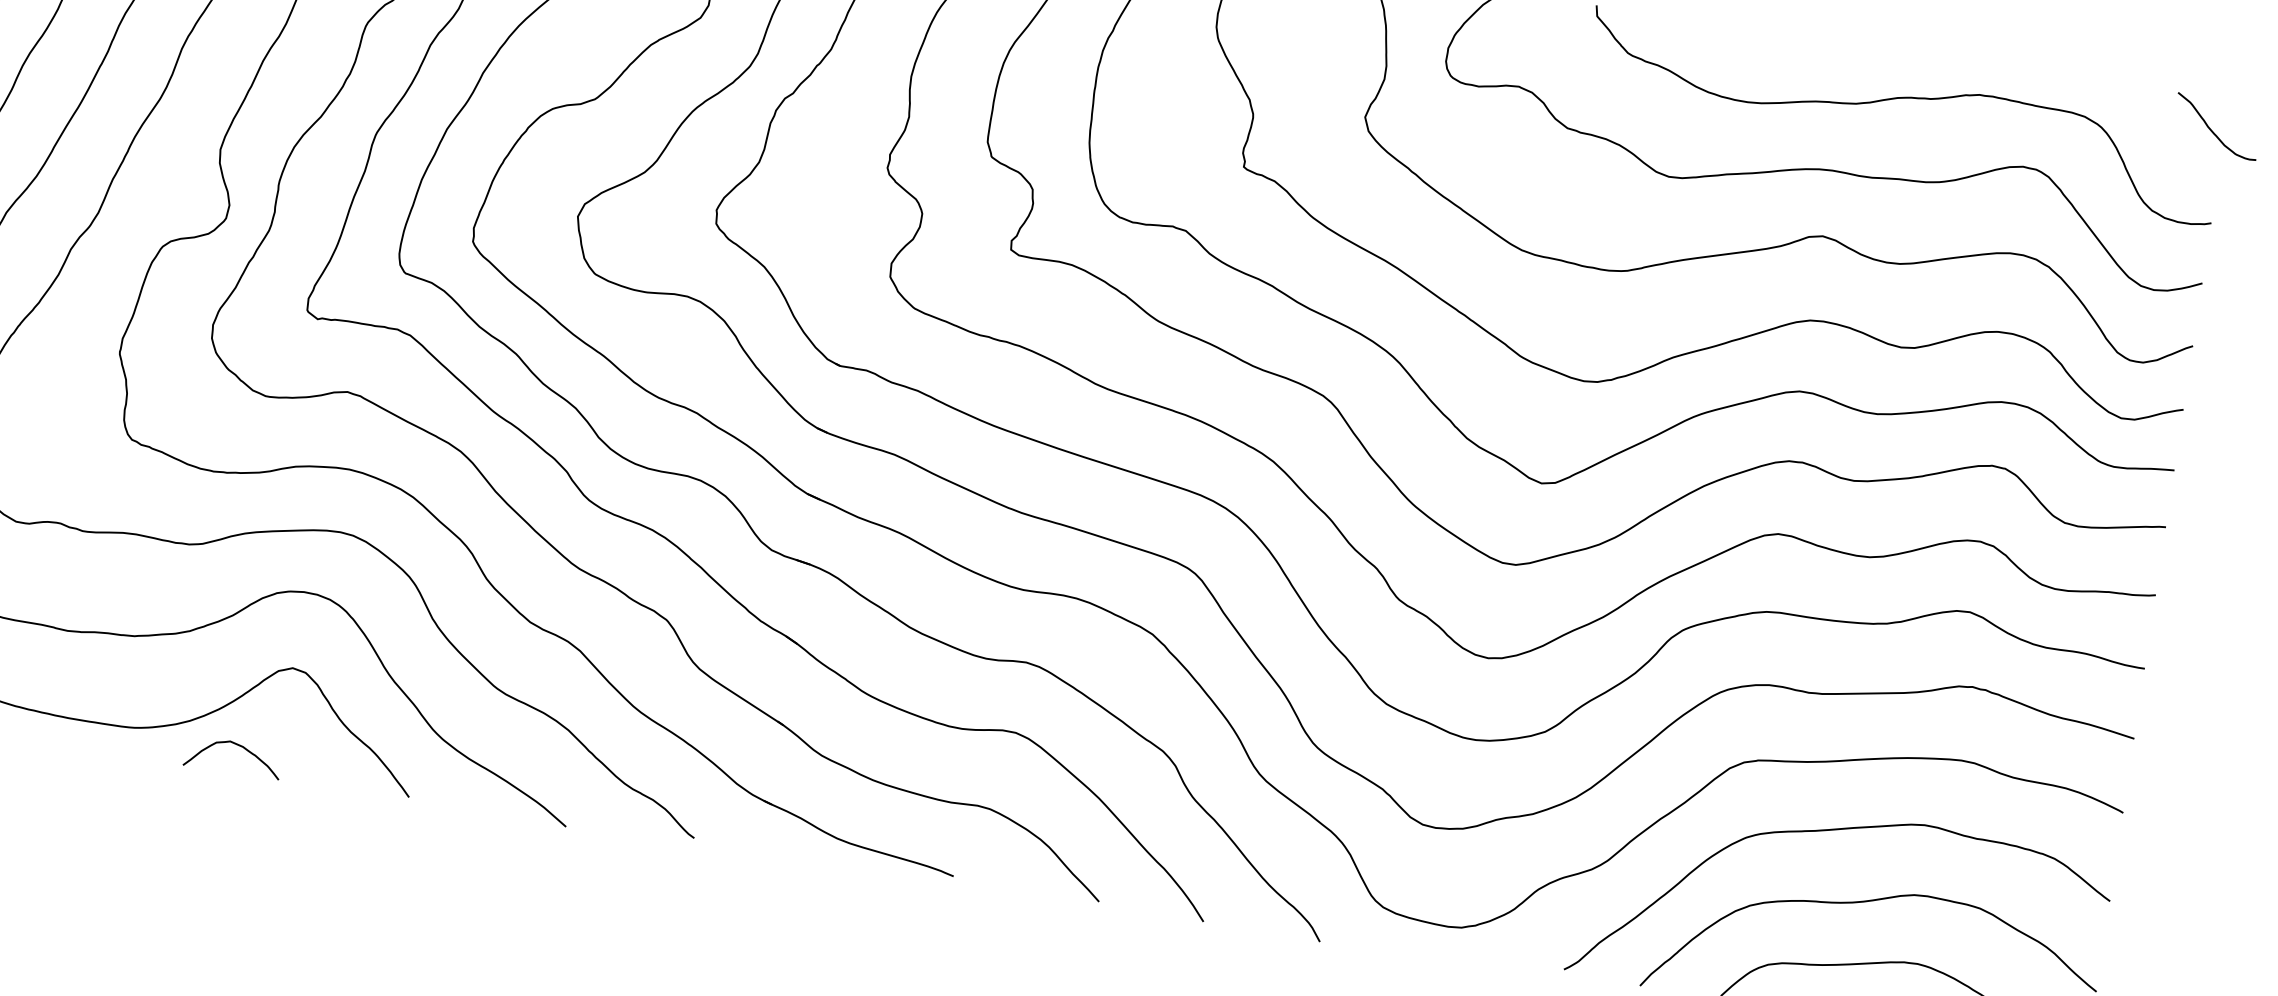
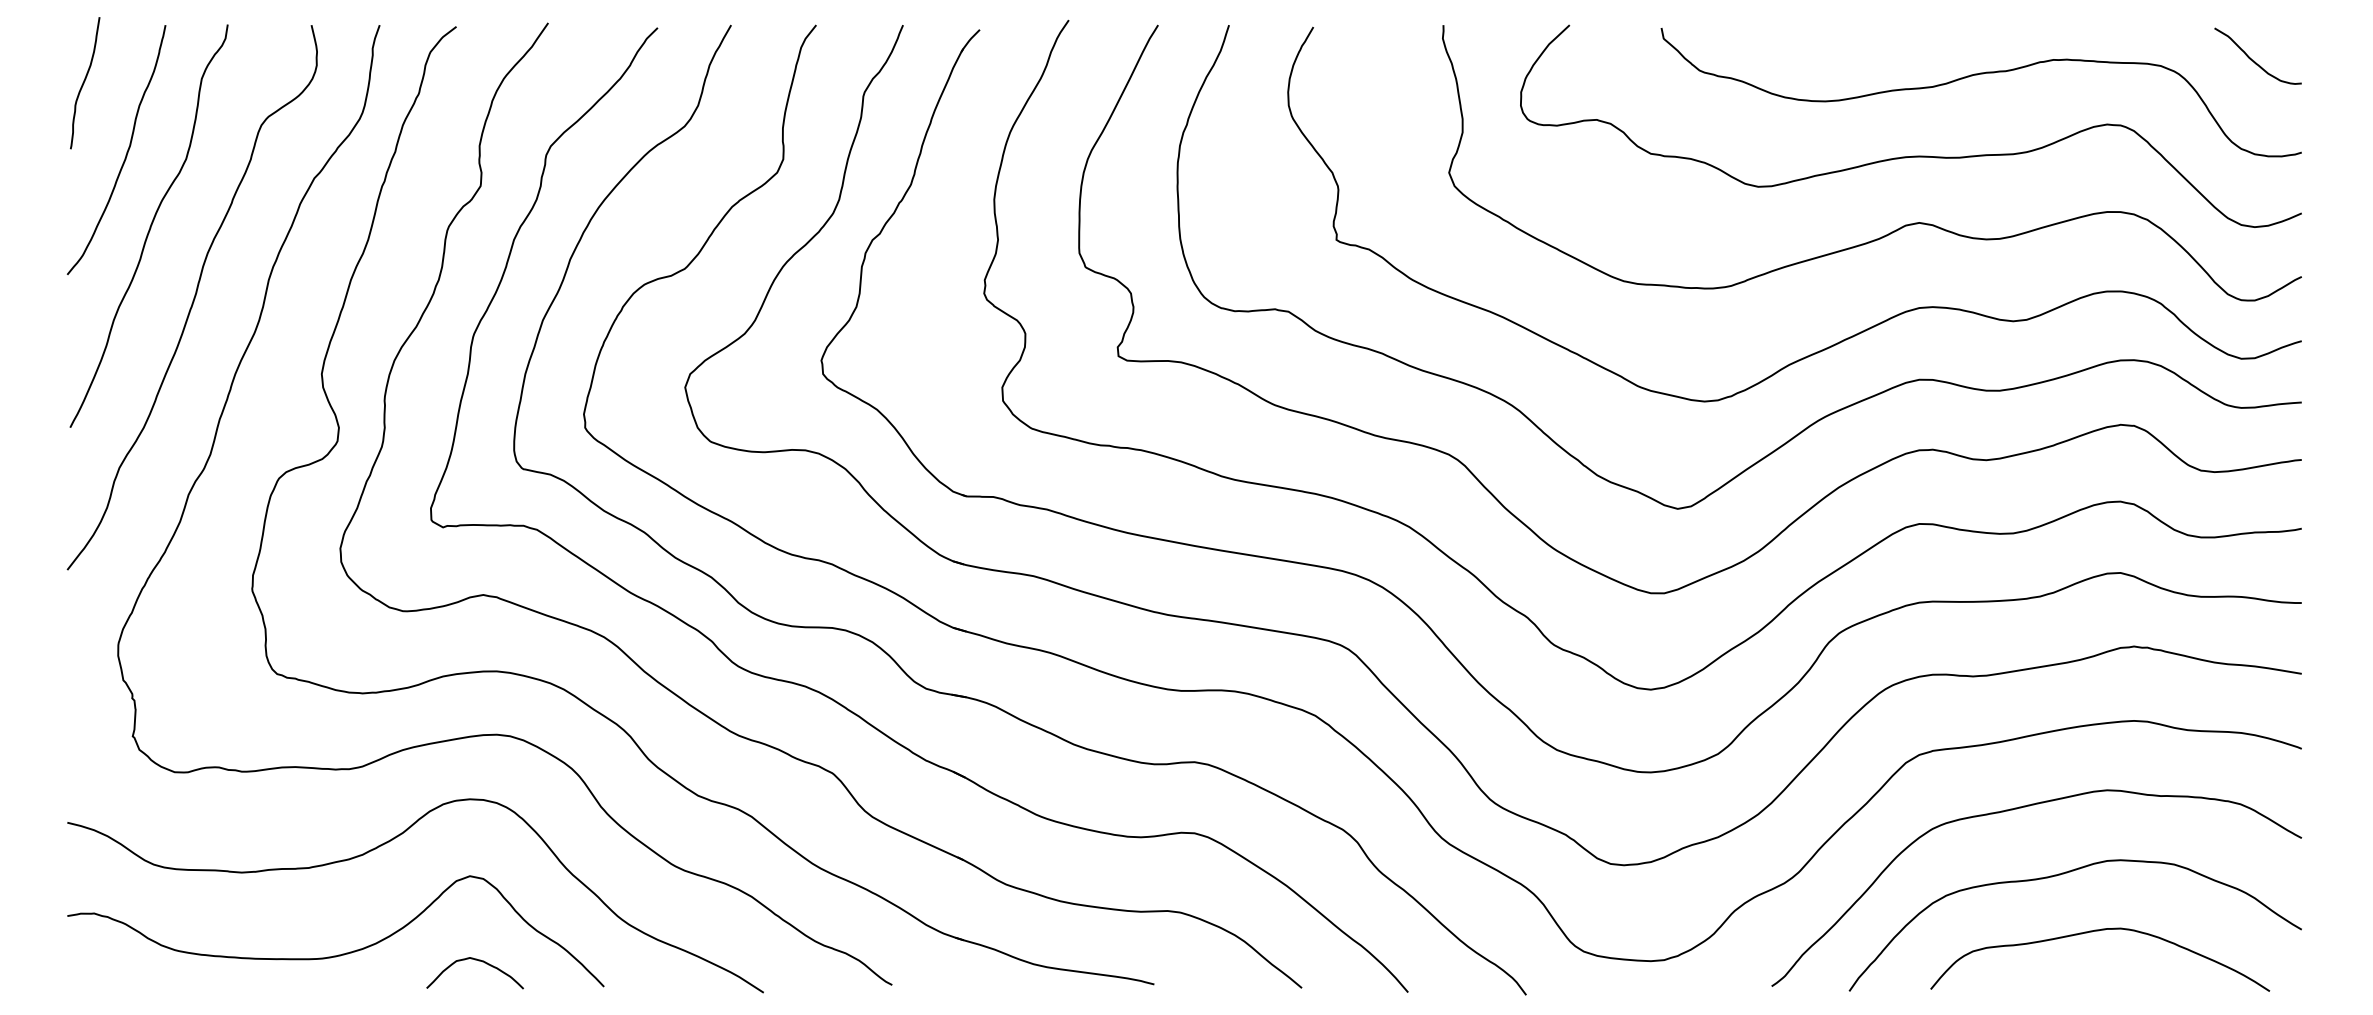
curve: (2212, 130) -> (2254, 60), moved
curve: (238, 746) -> (478, 961), moved

